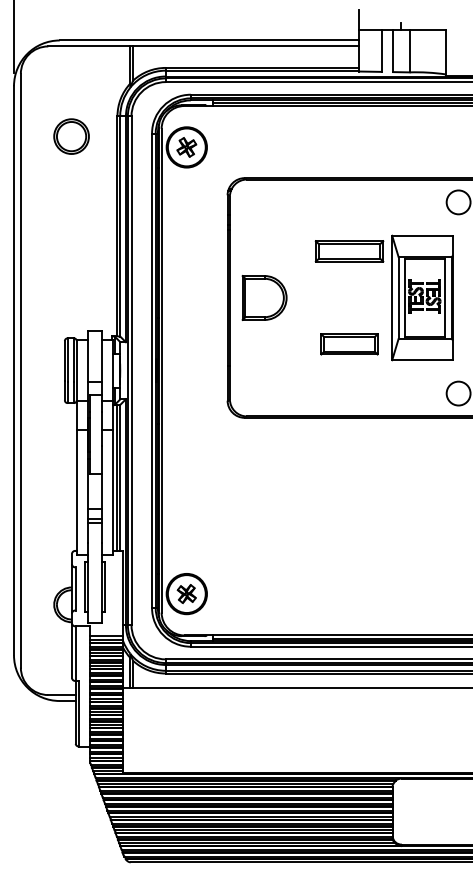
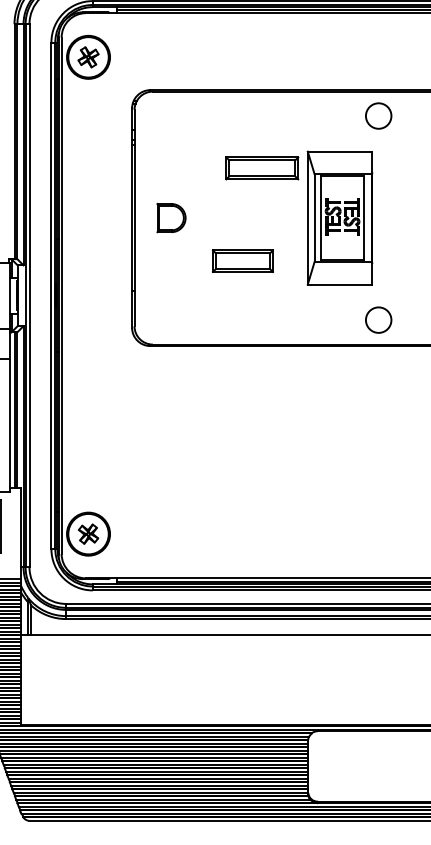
part: (264, 297) -> (171, 217), size x0.6
part: (349, 344) -> (242, 261), moved

